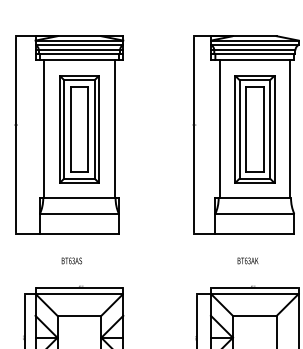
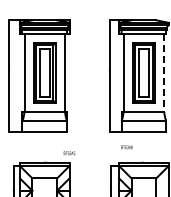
line: (289, 130) -> (163, 73), solid -> dashed
text: (71, 261) -> (69, 153), moved
text: (247, 261) -> (126, 147), moved

